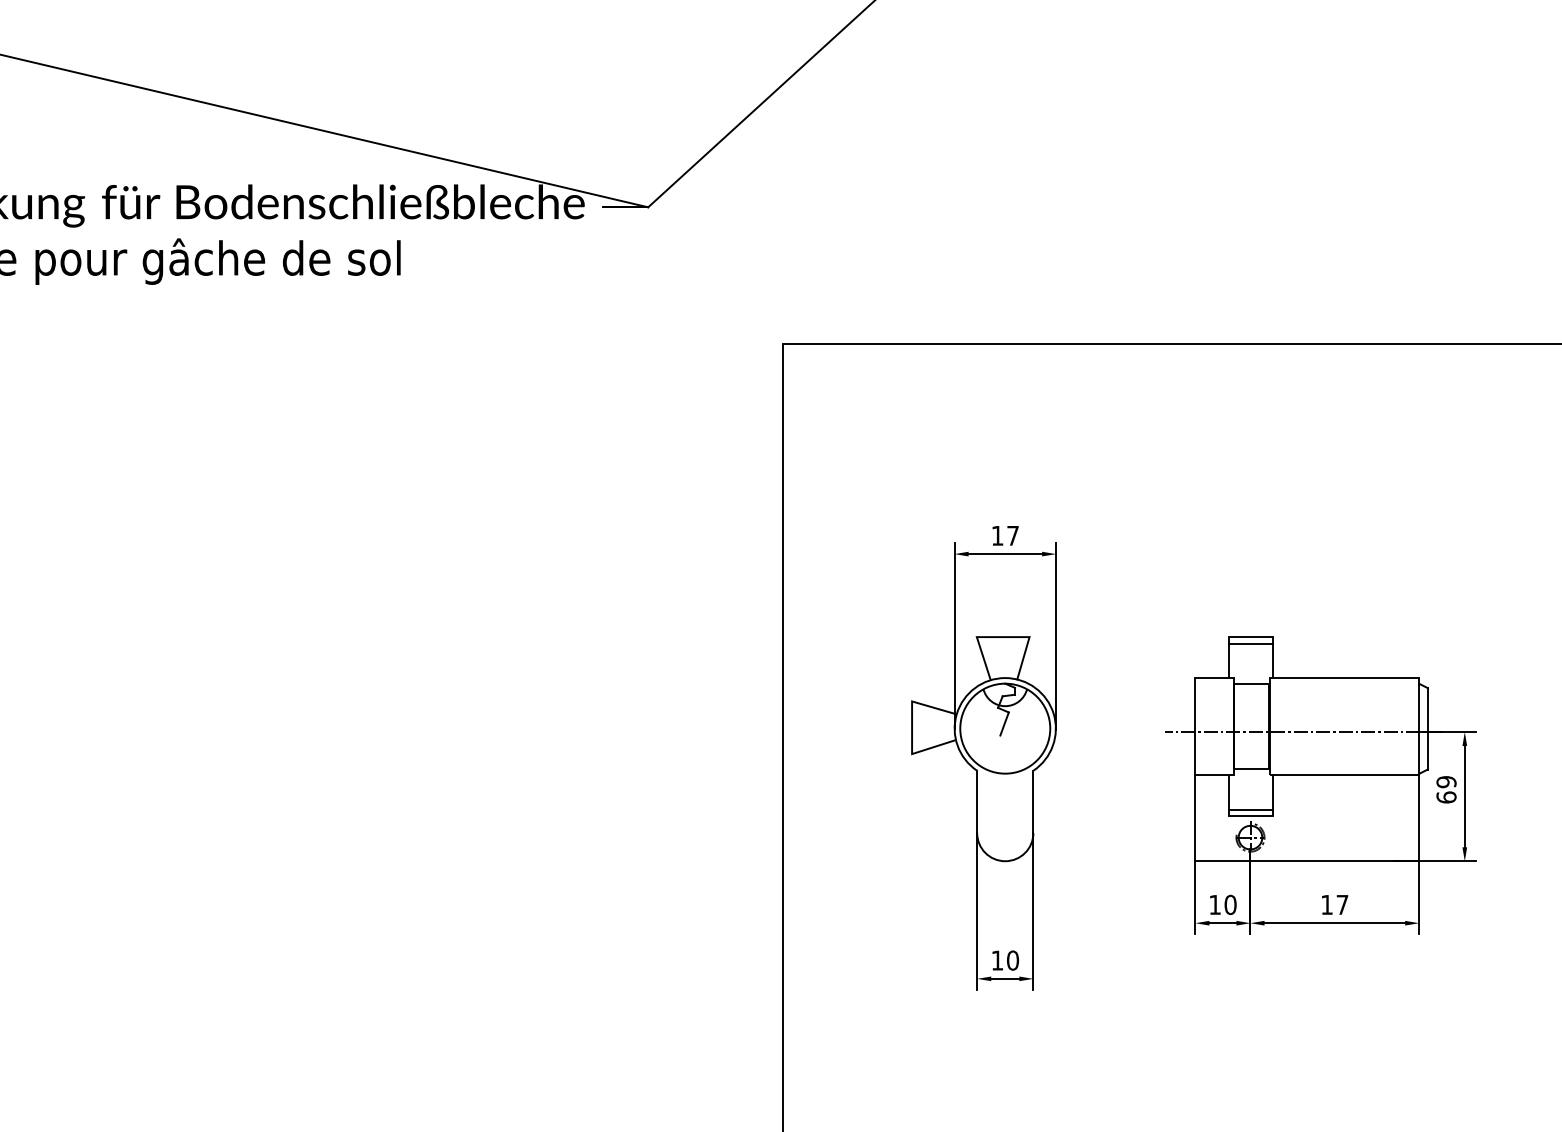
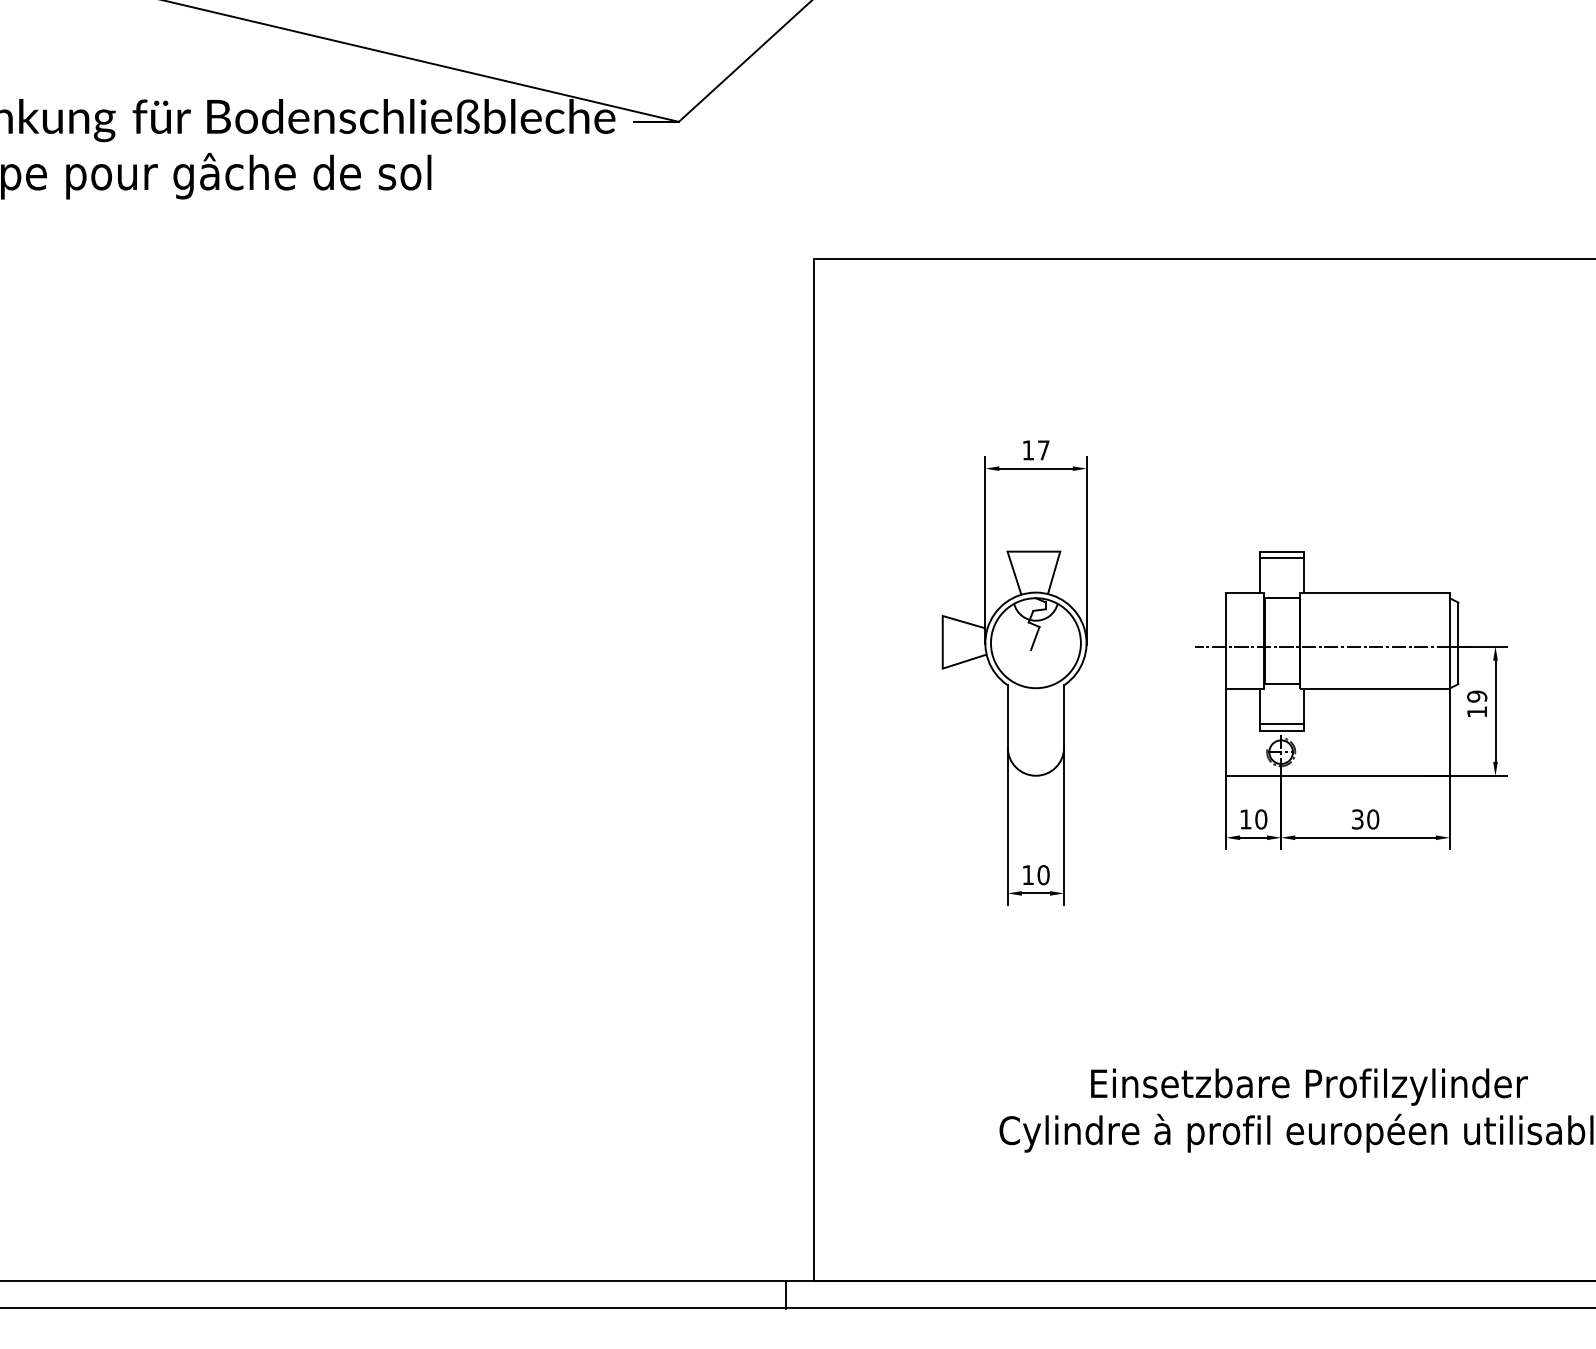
text: (1446, 796) -> (1477, 711), 69 -> 19
text: (1334, 904) -> (1365, 819), 17 -> 30

